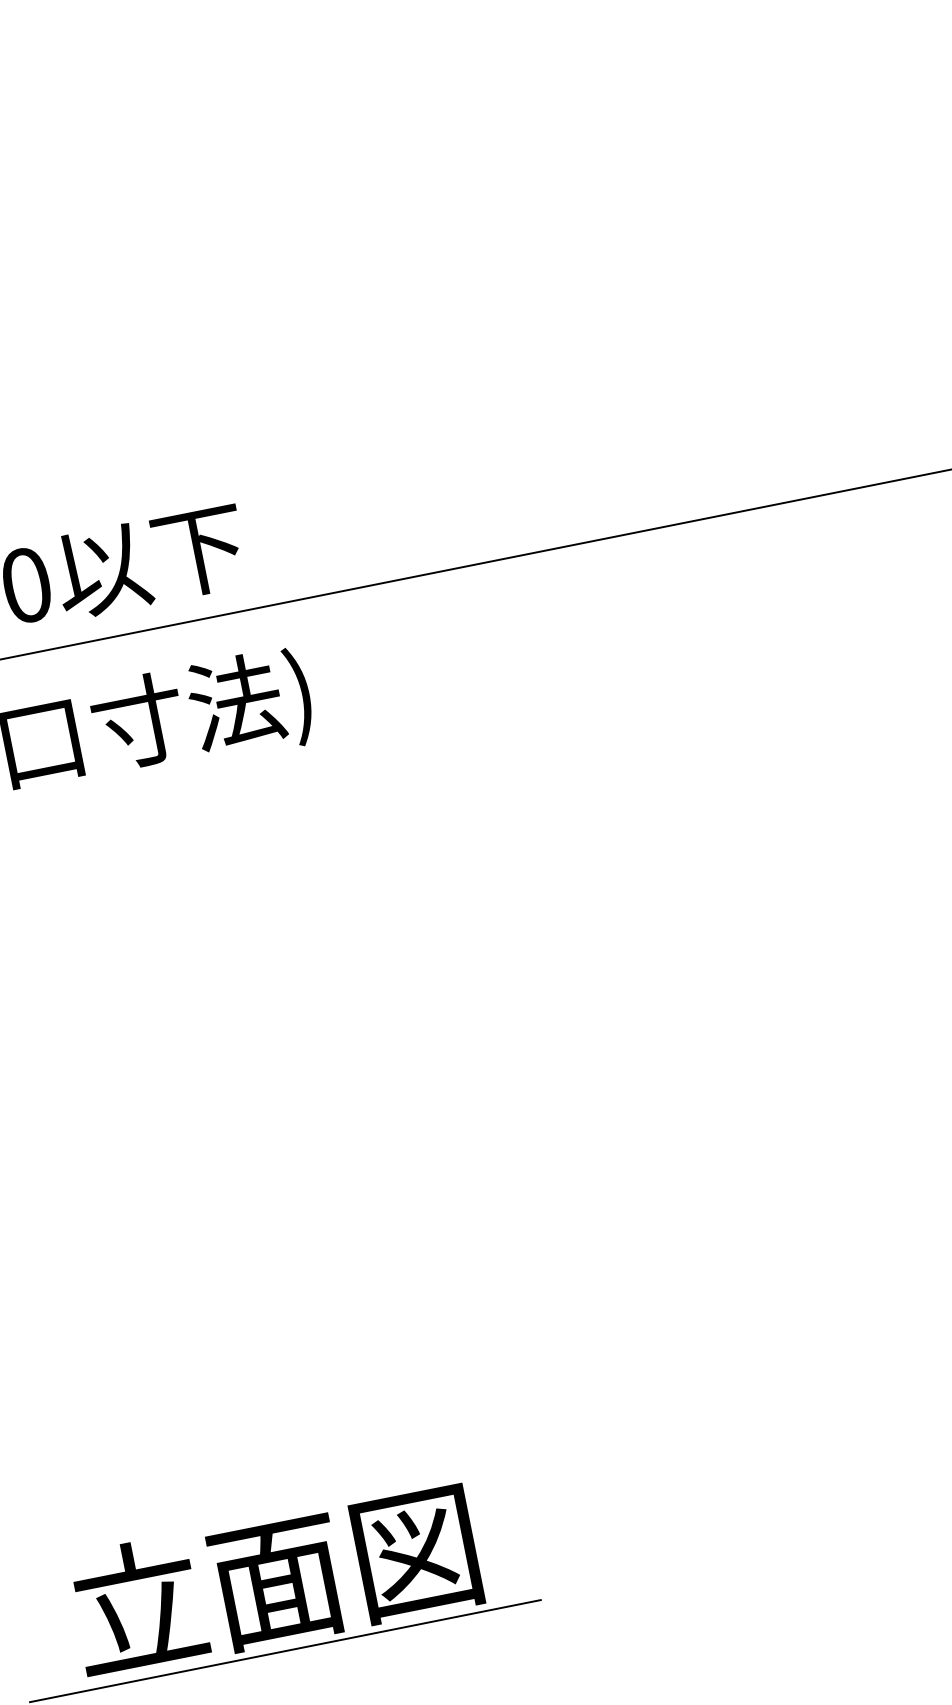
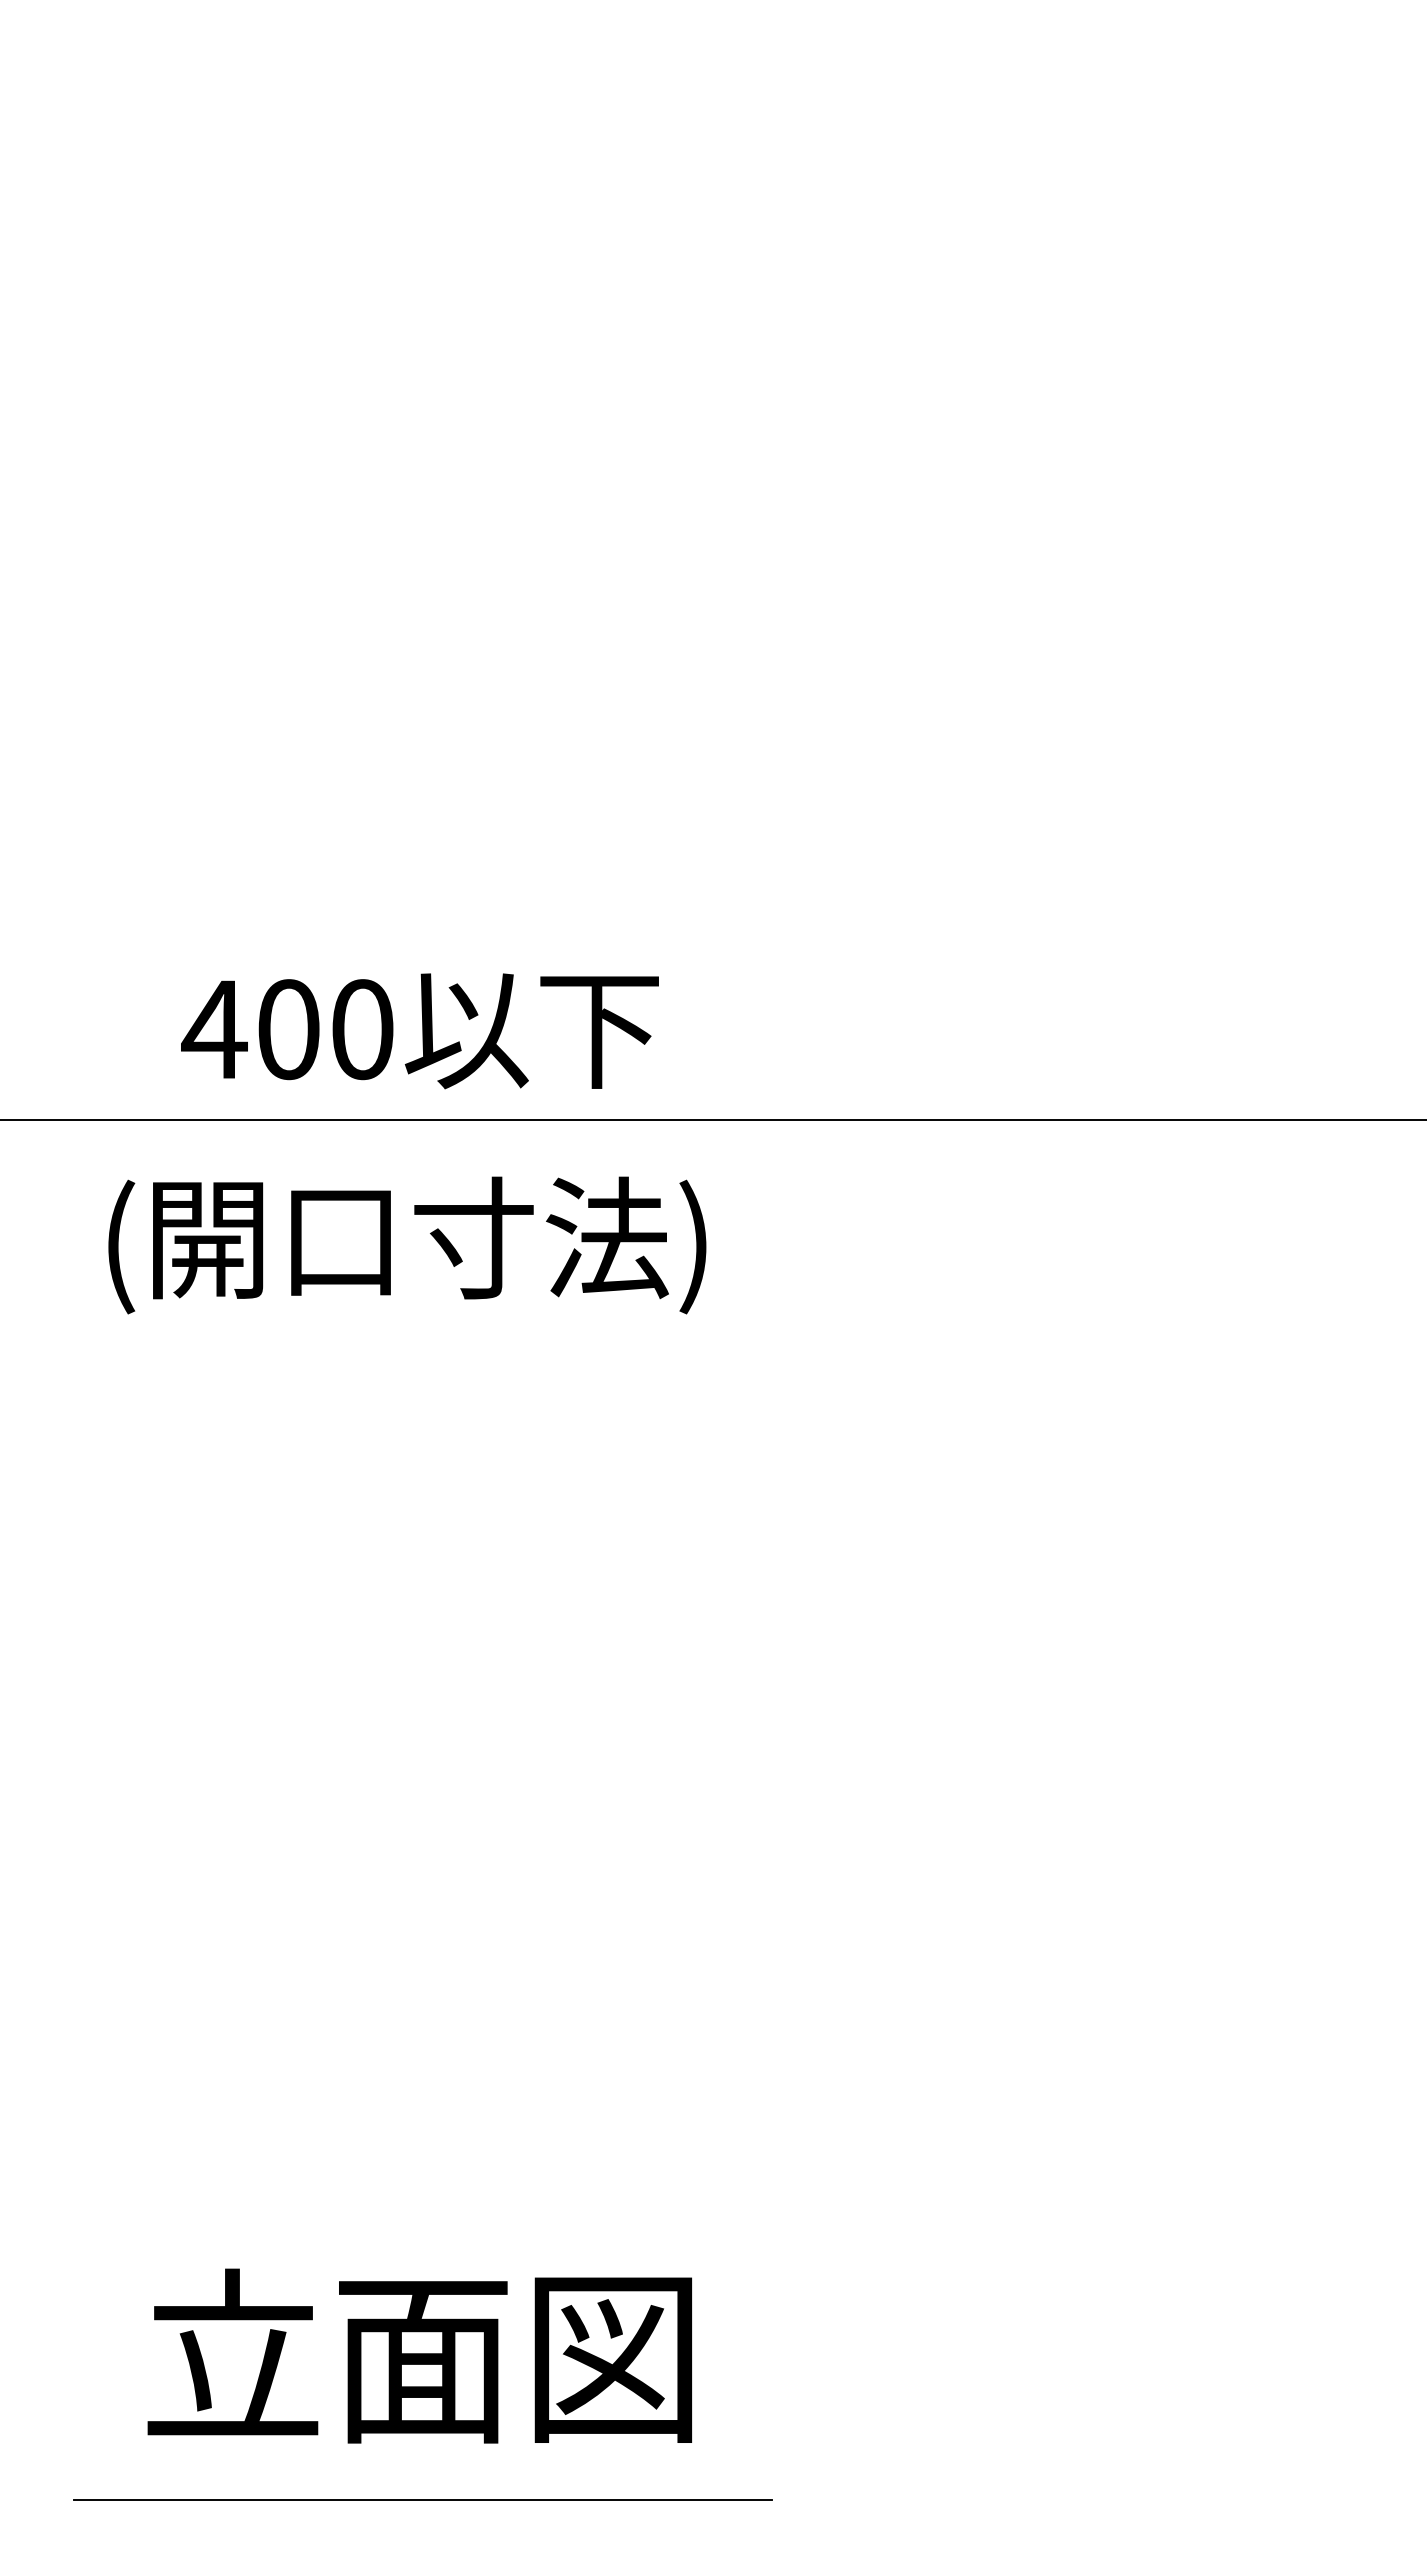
text: (274, 1579) -> (419, 2355), moved

